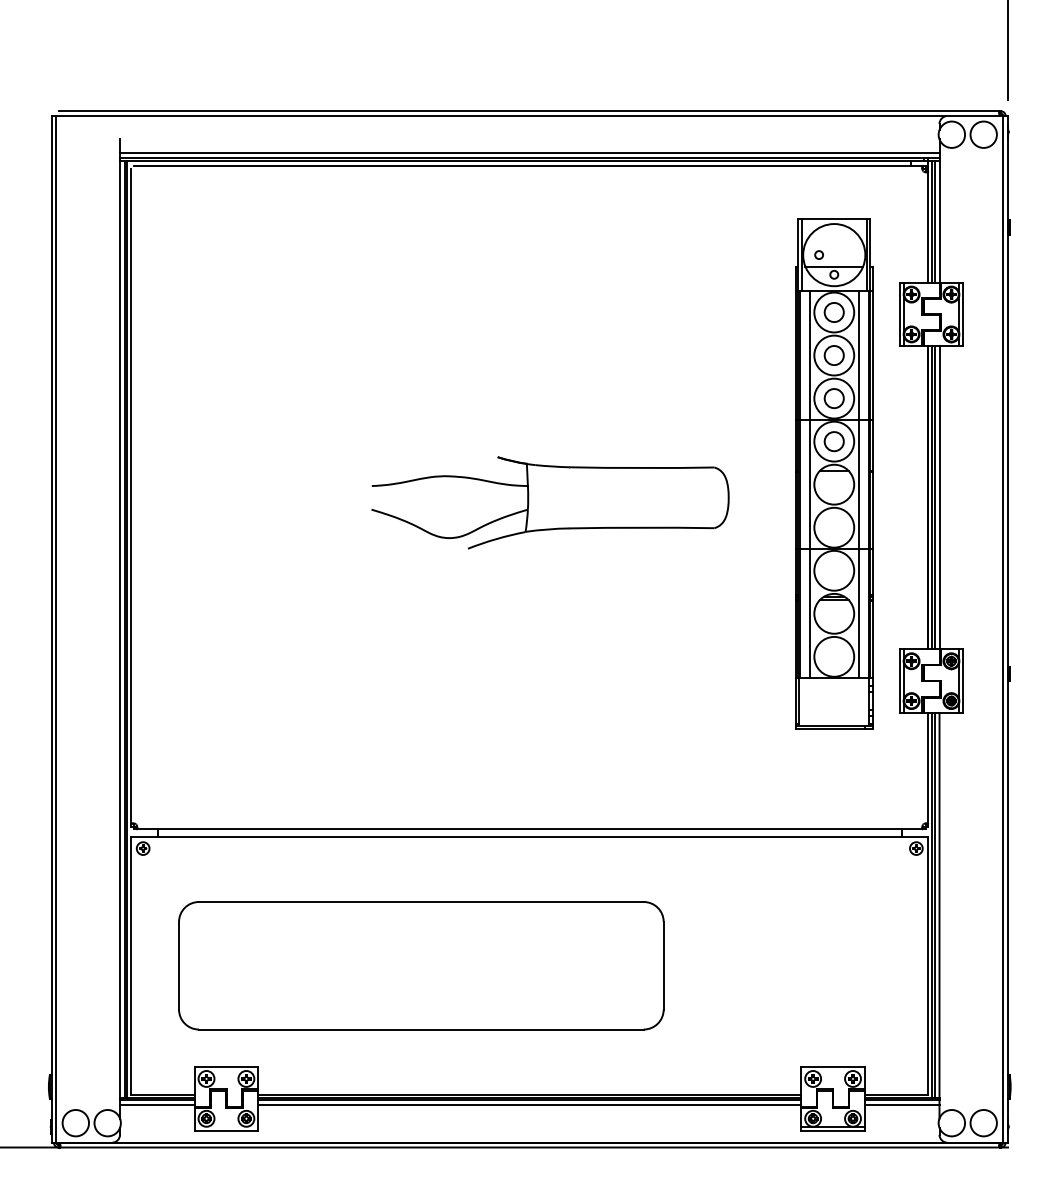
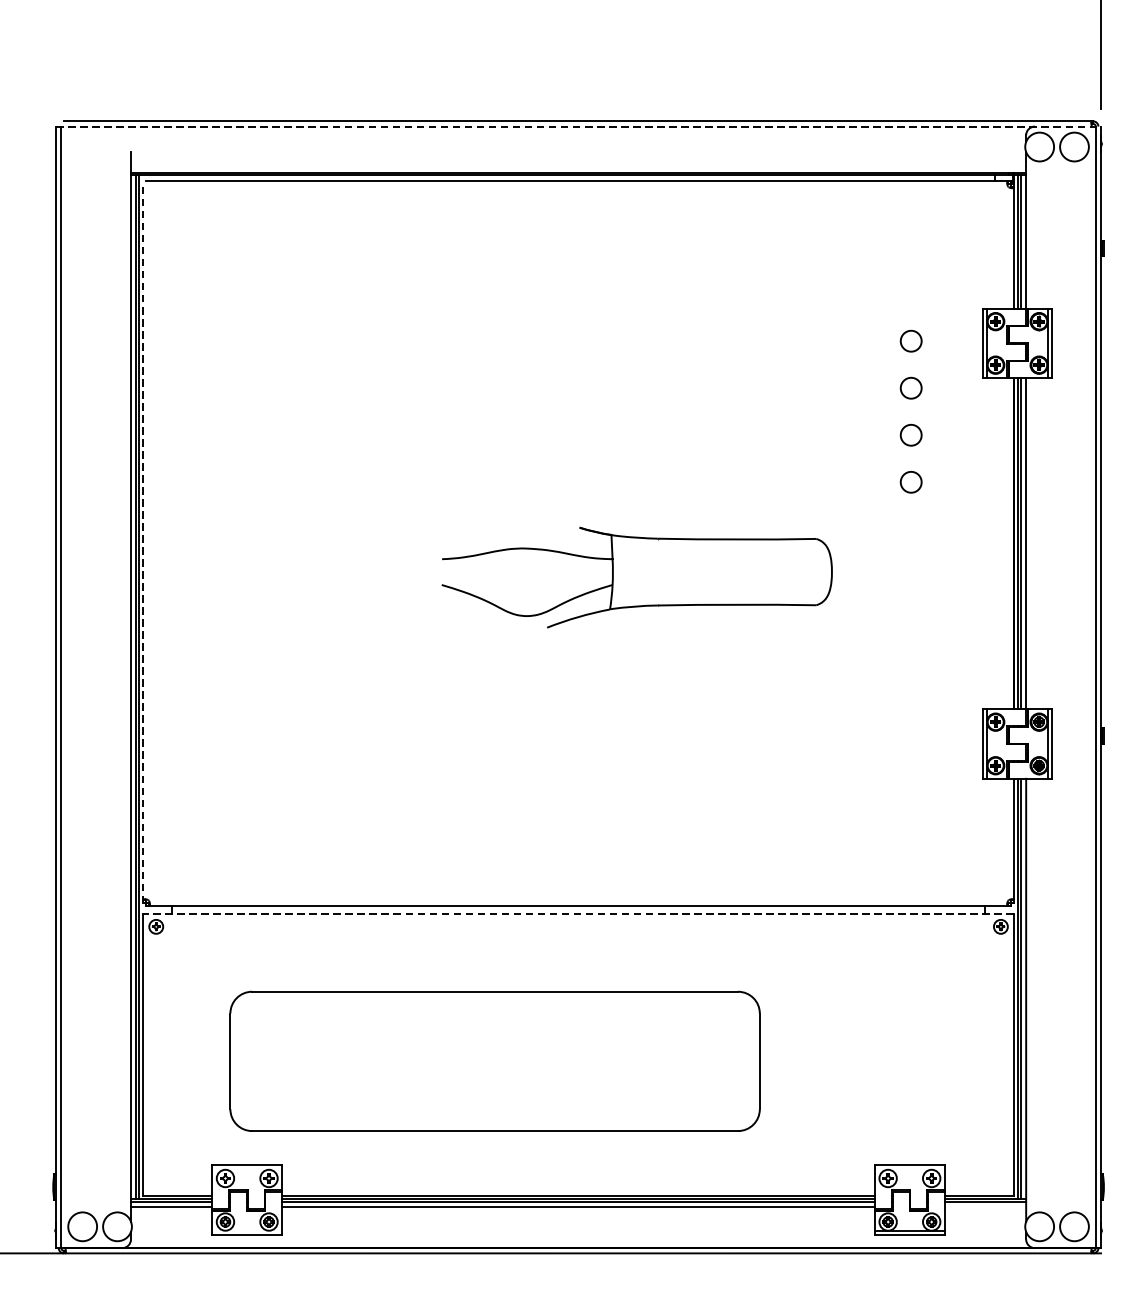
line: (530, 116) -> (579, 127), solid -> dashed
line: (529, 153) -> (578, 167), removed
part: (834, 473) -> (911, 517), removed
line: (131, 497) -> (143, 543), solid -> dashed
part: (550, 502) -> (637, 577), moved
line: (529, 836) -> (578, 913), solid -> dashed
part: (421, 965) -> (495, 1061), moved
line: (901, 1105) -> (984, 1207), removed

